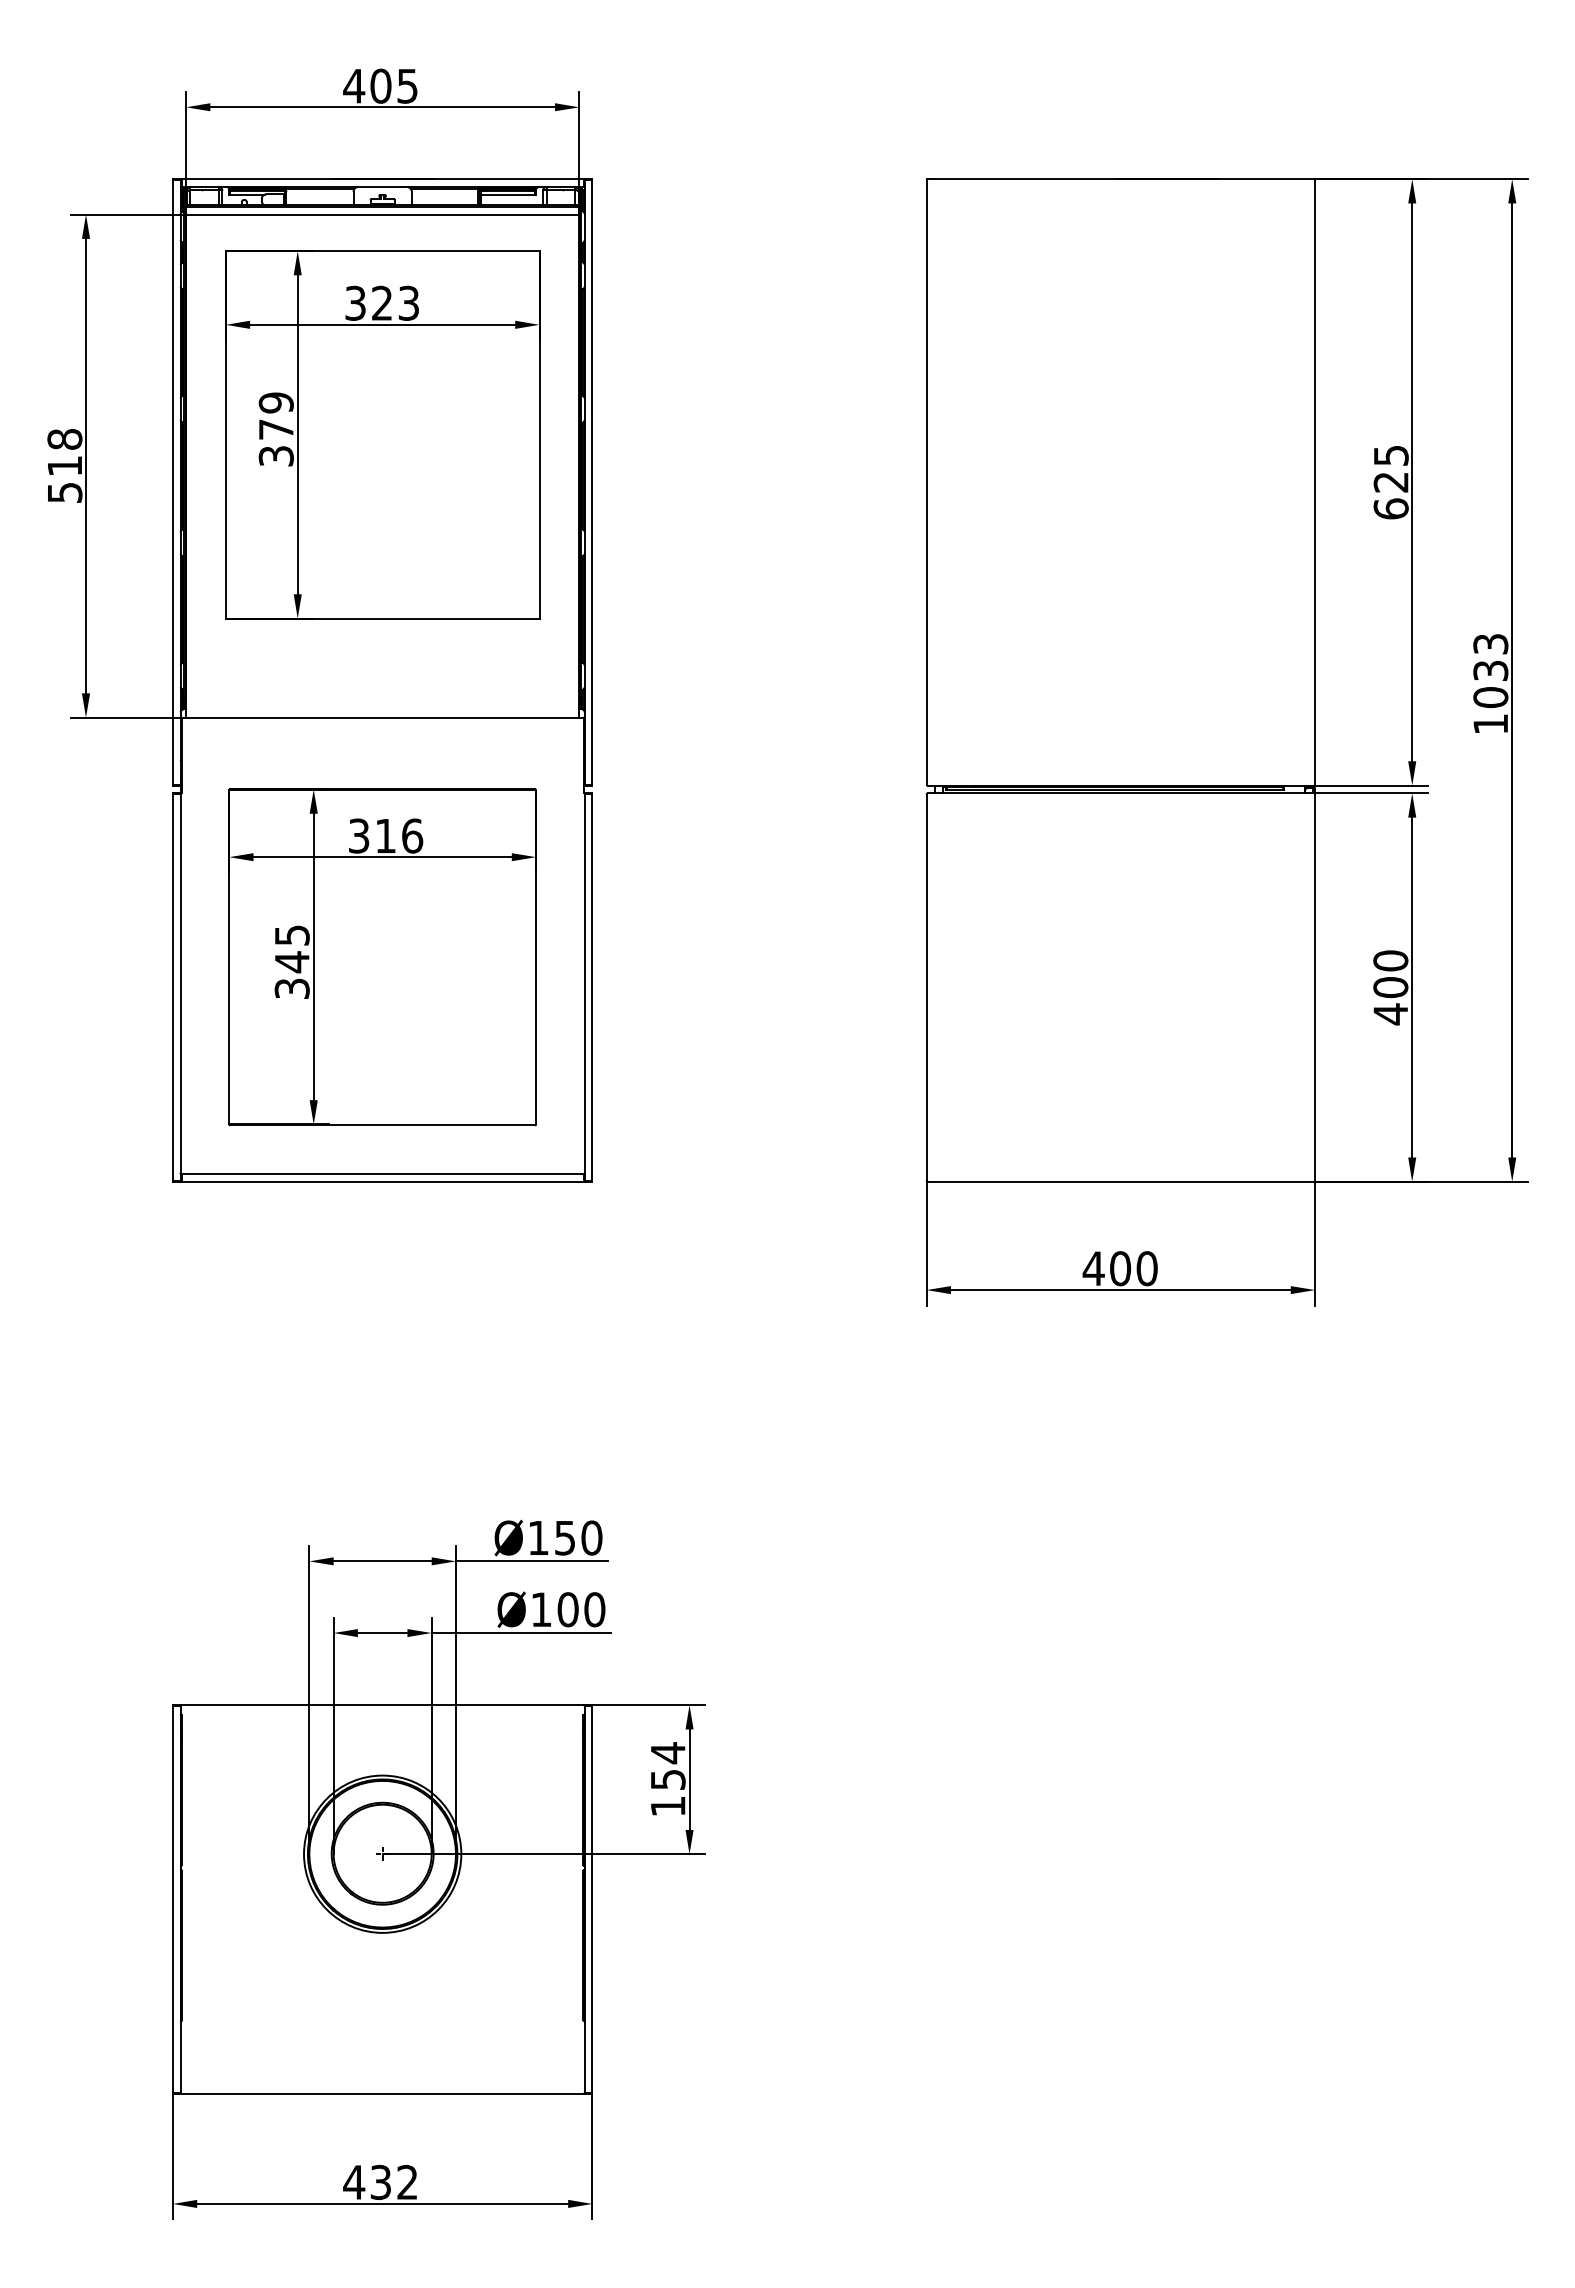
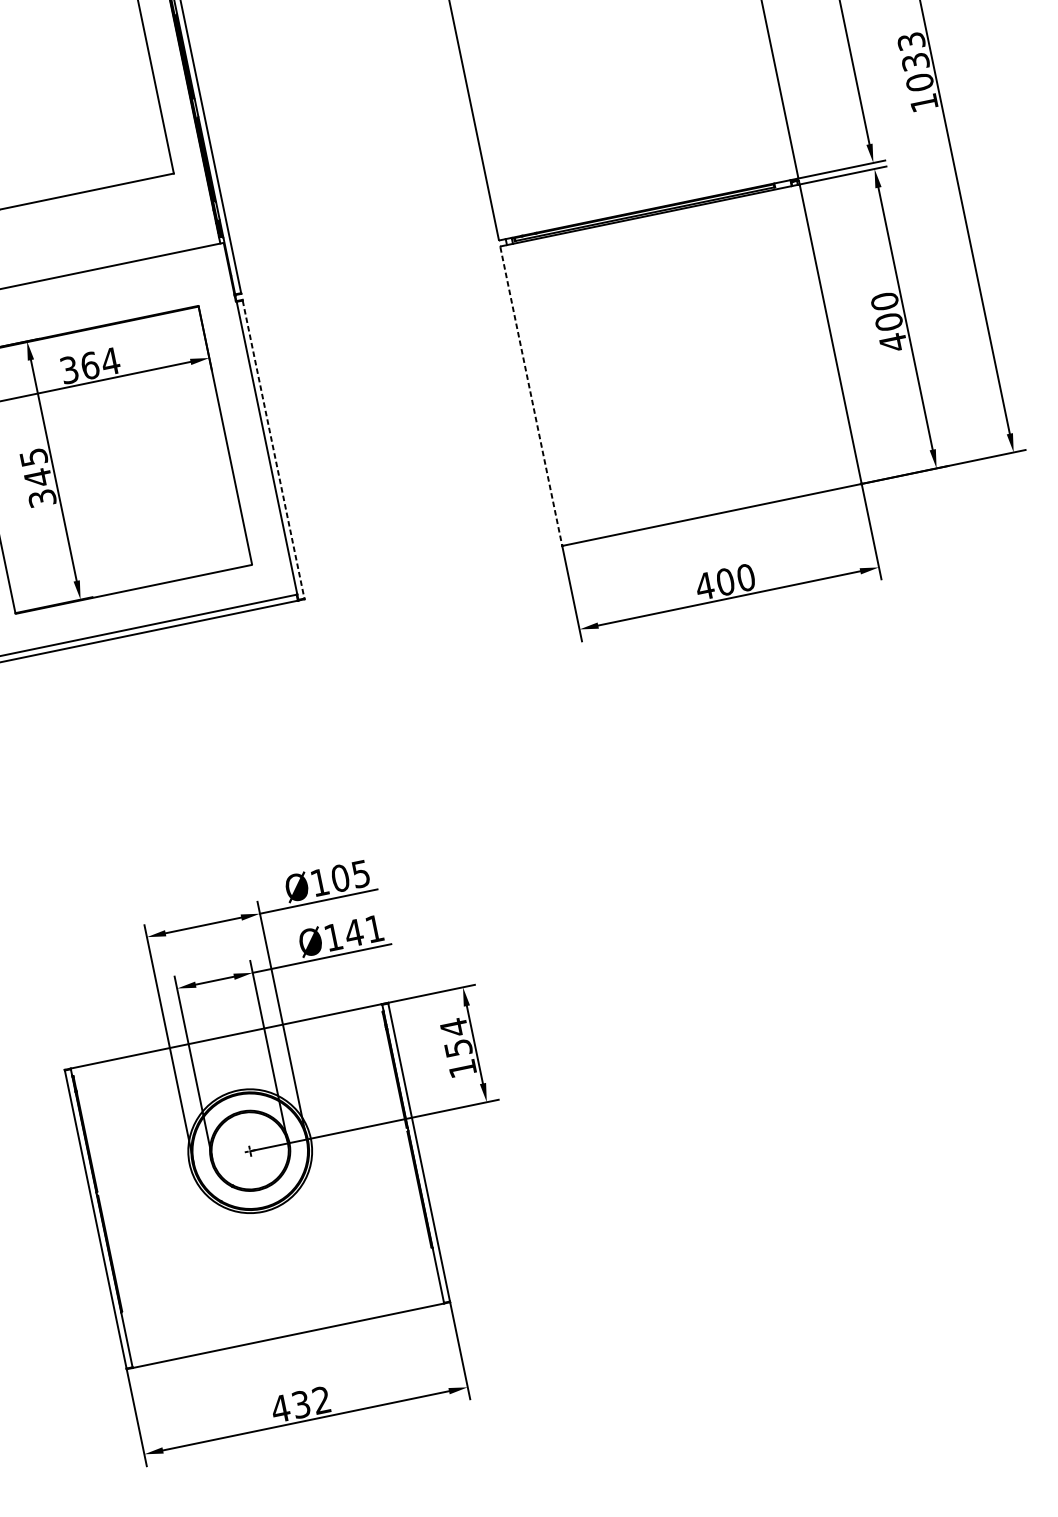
text: (399, 835) -> (100, 363), 316 -> 364
line: (592, 988) -> (273, 450), solid -> dashed
line: (926, 988) -> (531, 396), solid -> dashed
text: (578, 1537) -> (350, 875), Ø150 -> Ø105
text: (581, 1609) -> (364, 930), Ø100 -> Ø141

